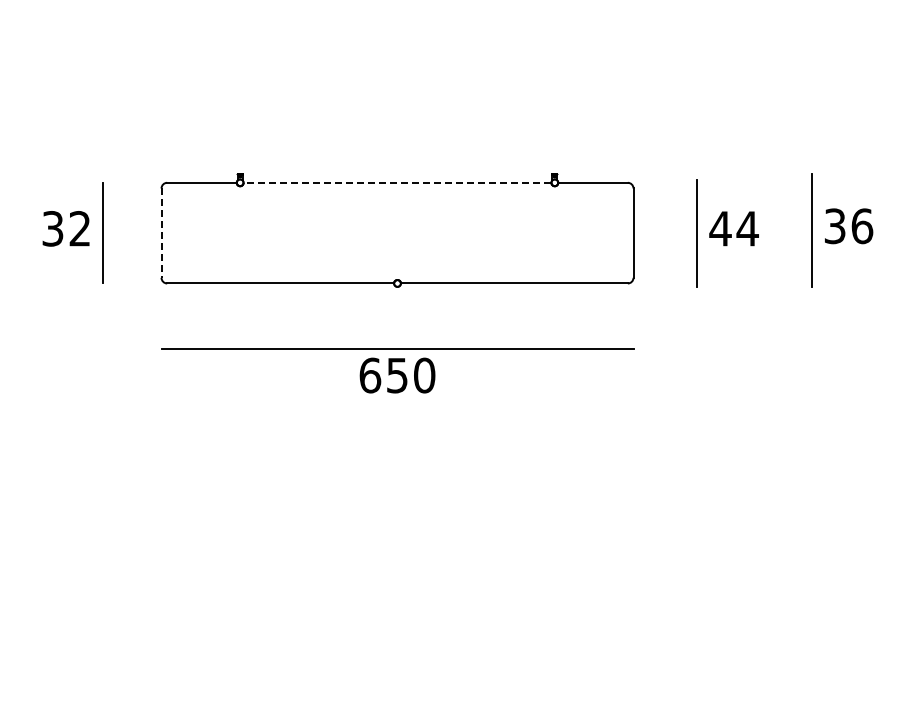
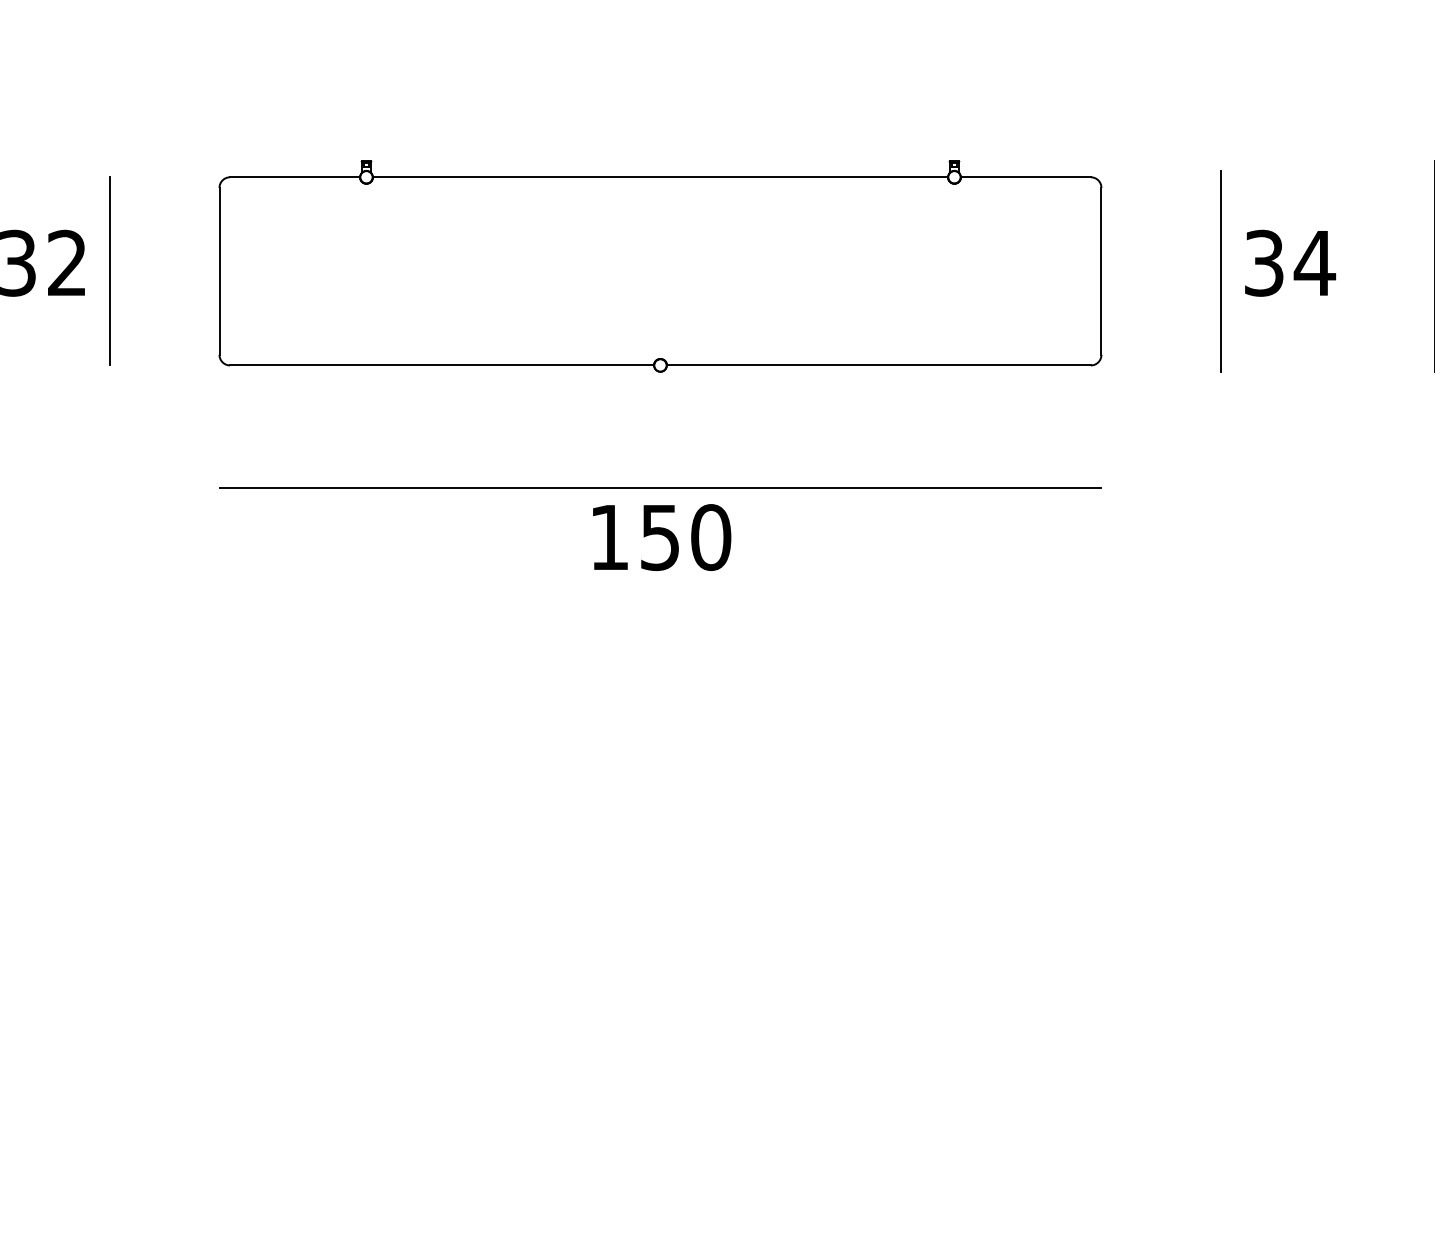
line: (397, 182) -> (660, 176), dashed -> solid
text: (720, 228) -> (1264, 262), 44 -> 34
line: (161, 233) -> (219, 272), dashed -> solid
text: (370, 375) -> (609, 537), 650 -> 150

